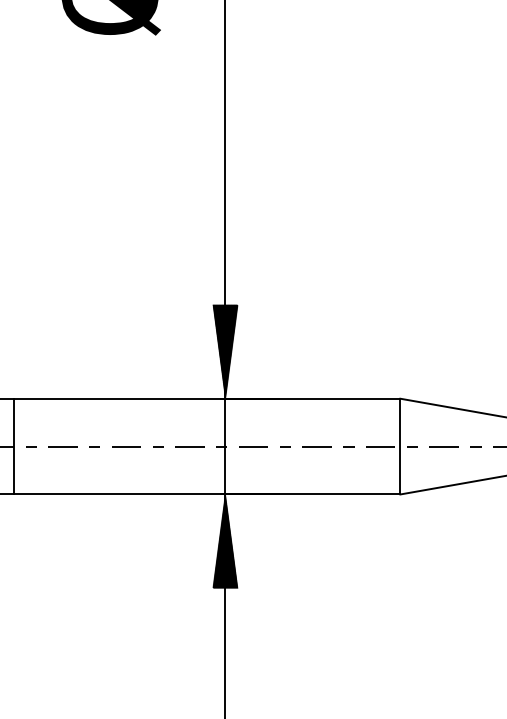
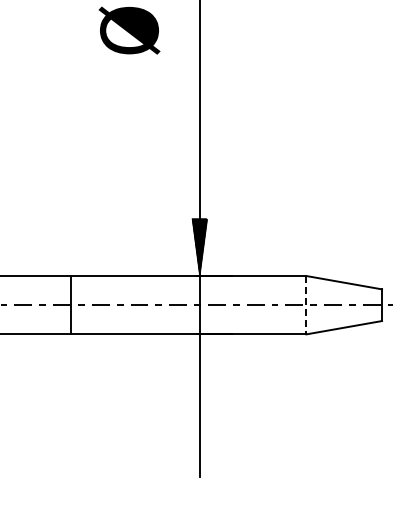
line: (400, 447) -> (306, 305), solid -> dashed
hatch: (225, 540) -> (199, 362), removed

